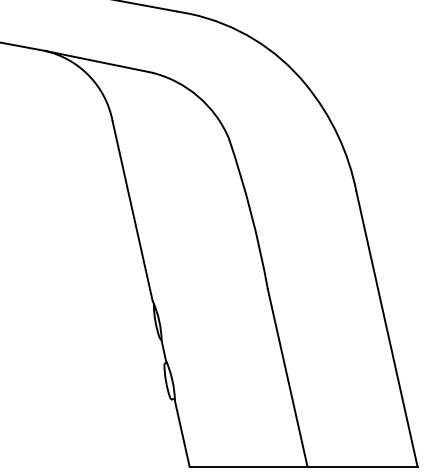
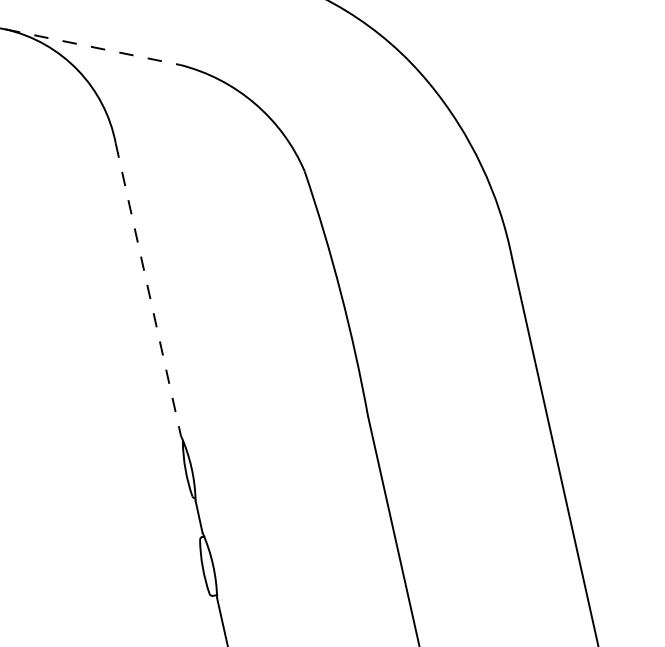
line: (98, 61) -> (92, 46), solid -> dashed
line: (132, 211) -> (148, 290), solid -> dashed

